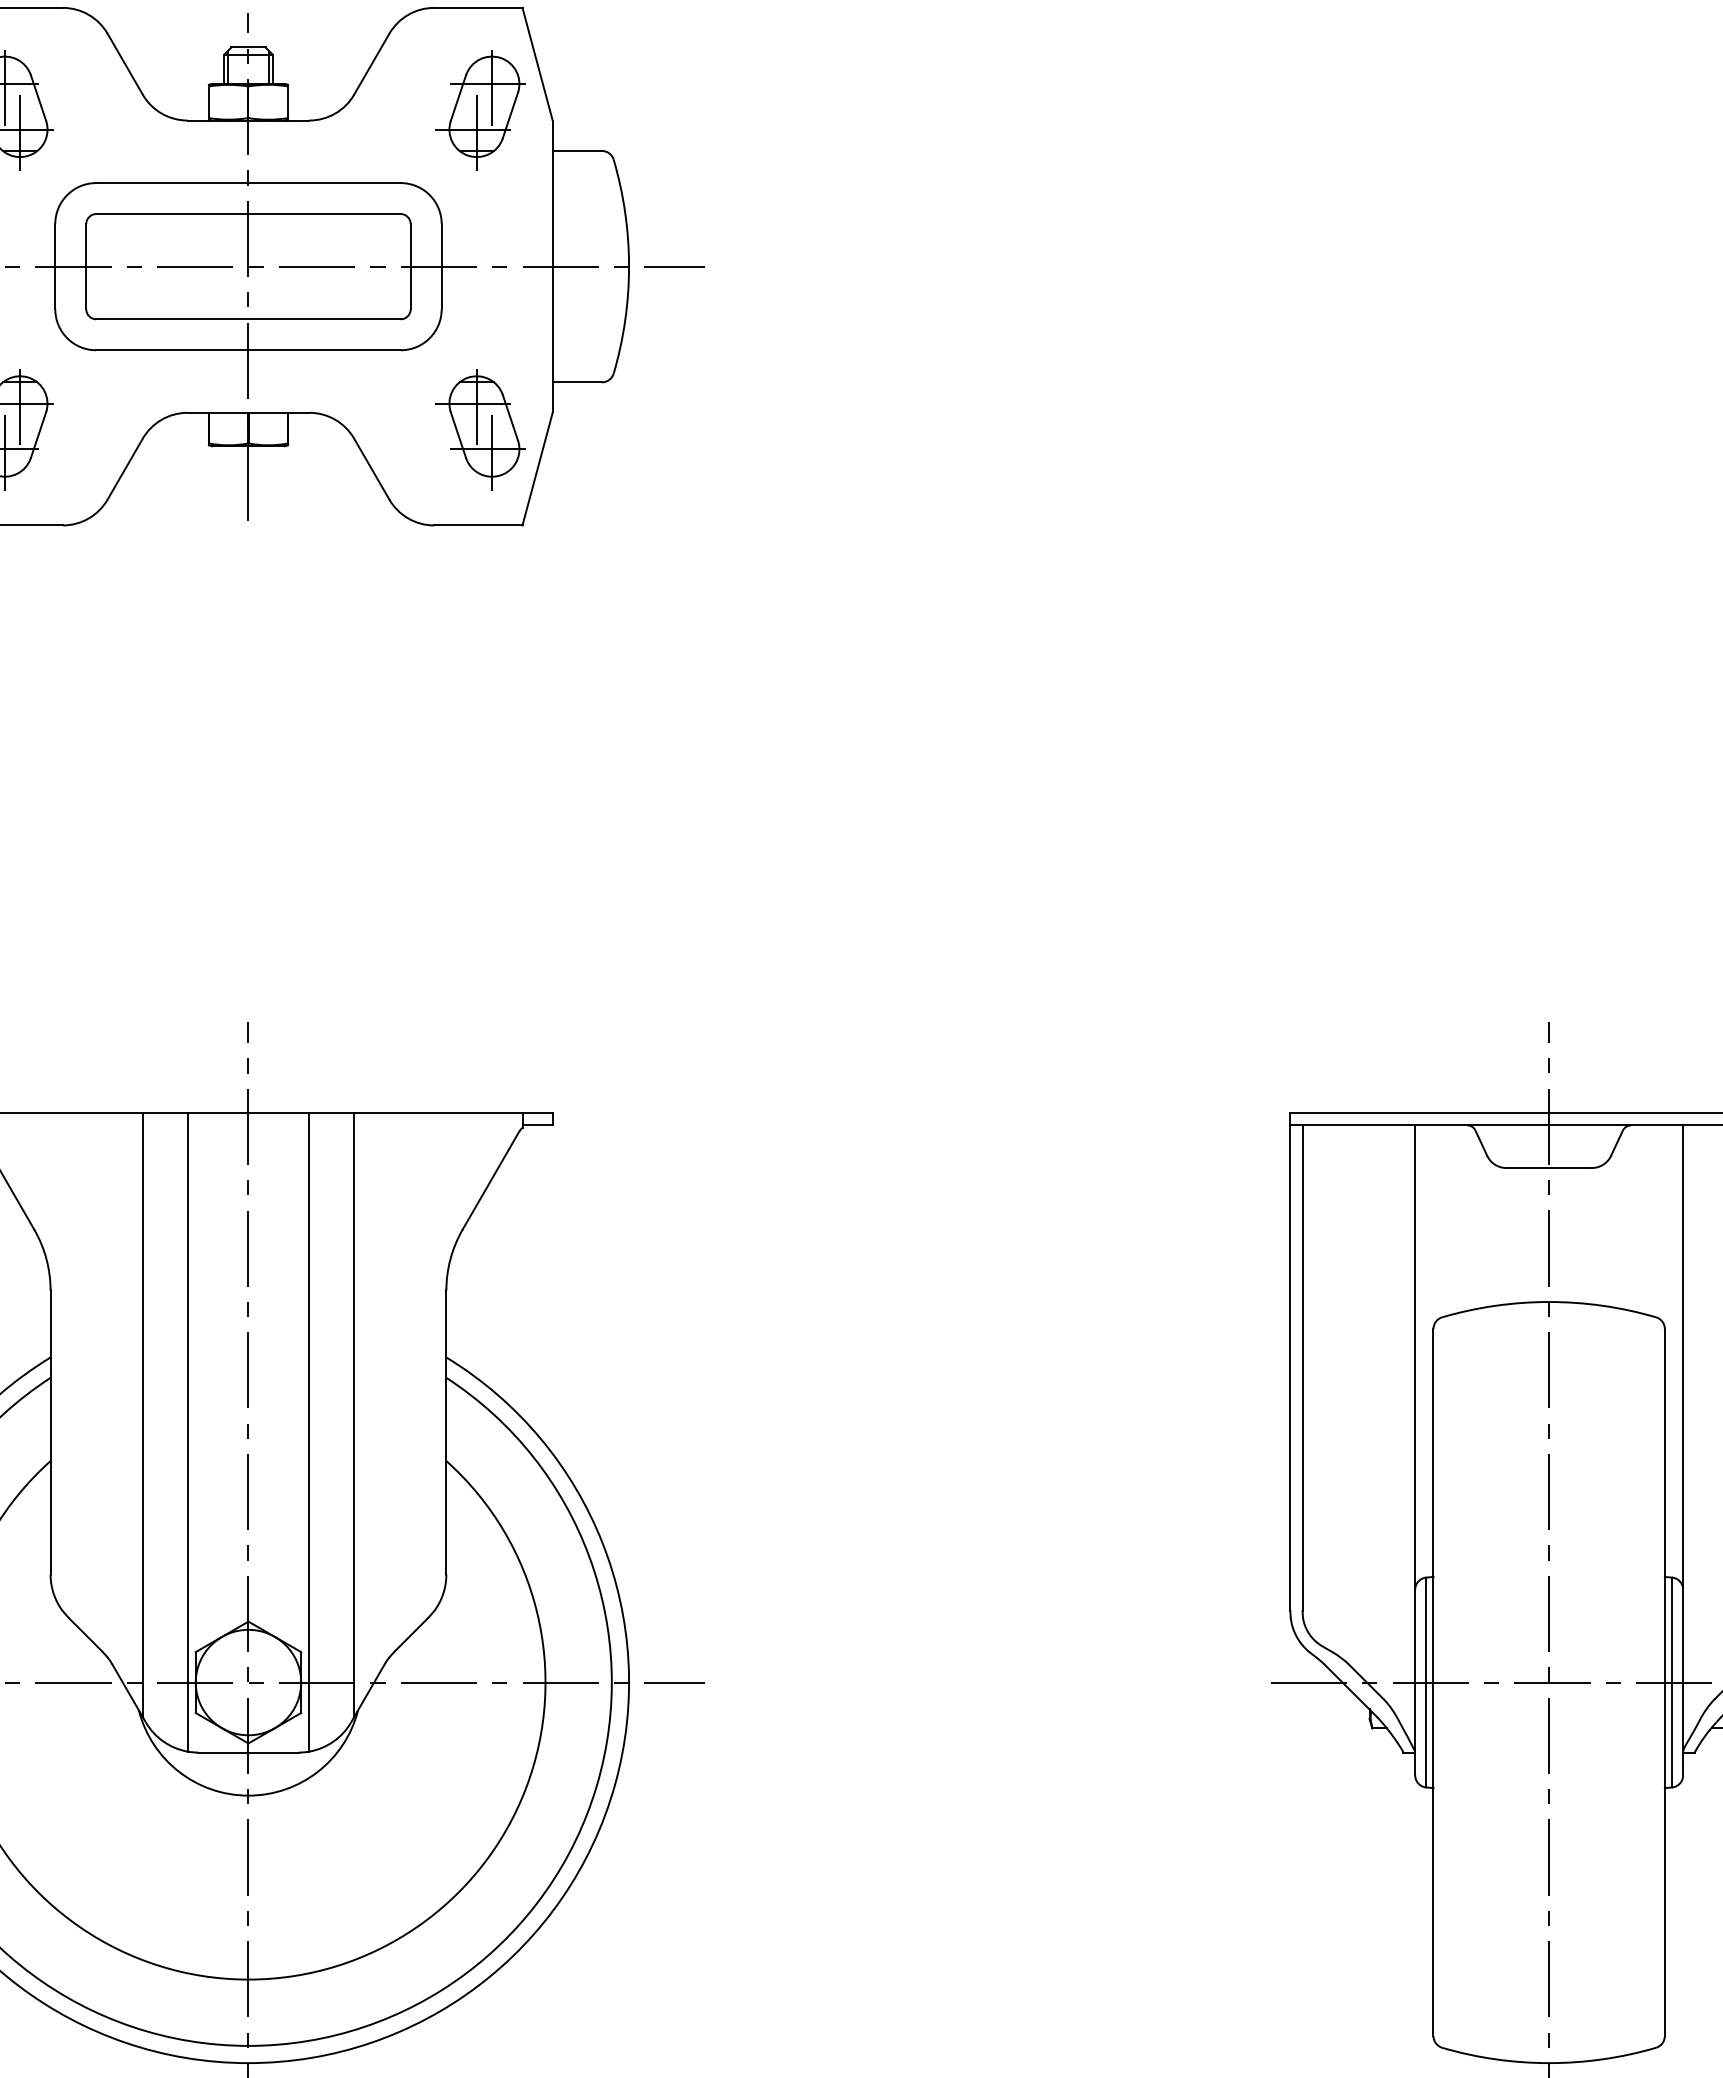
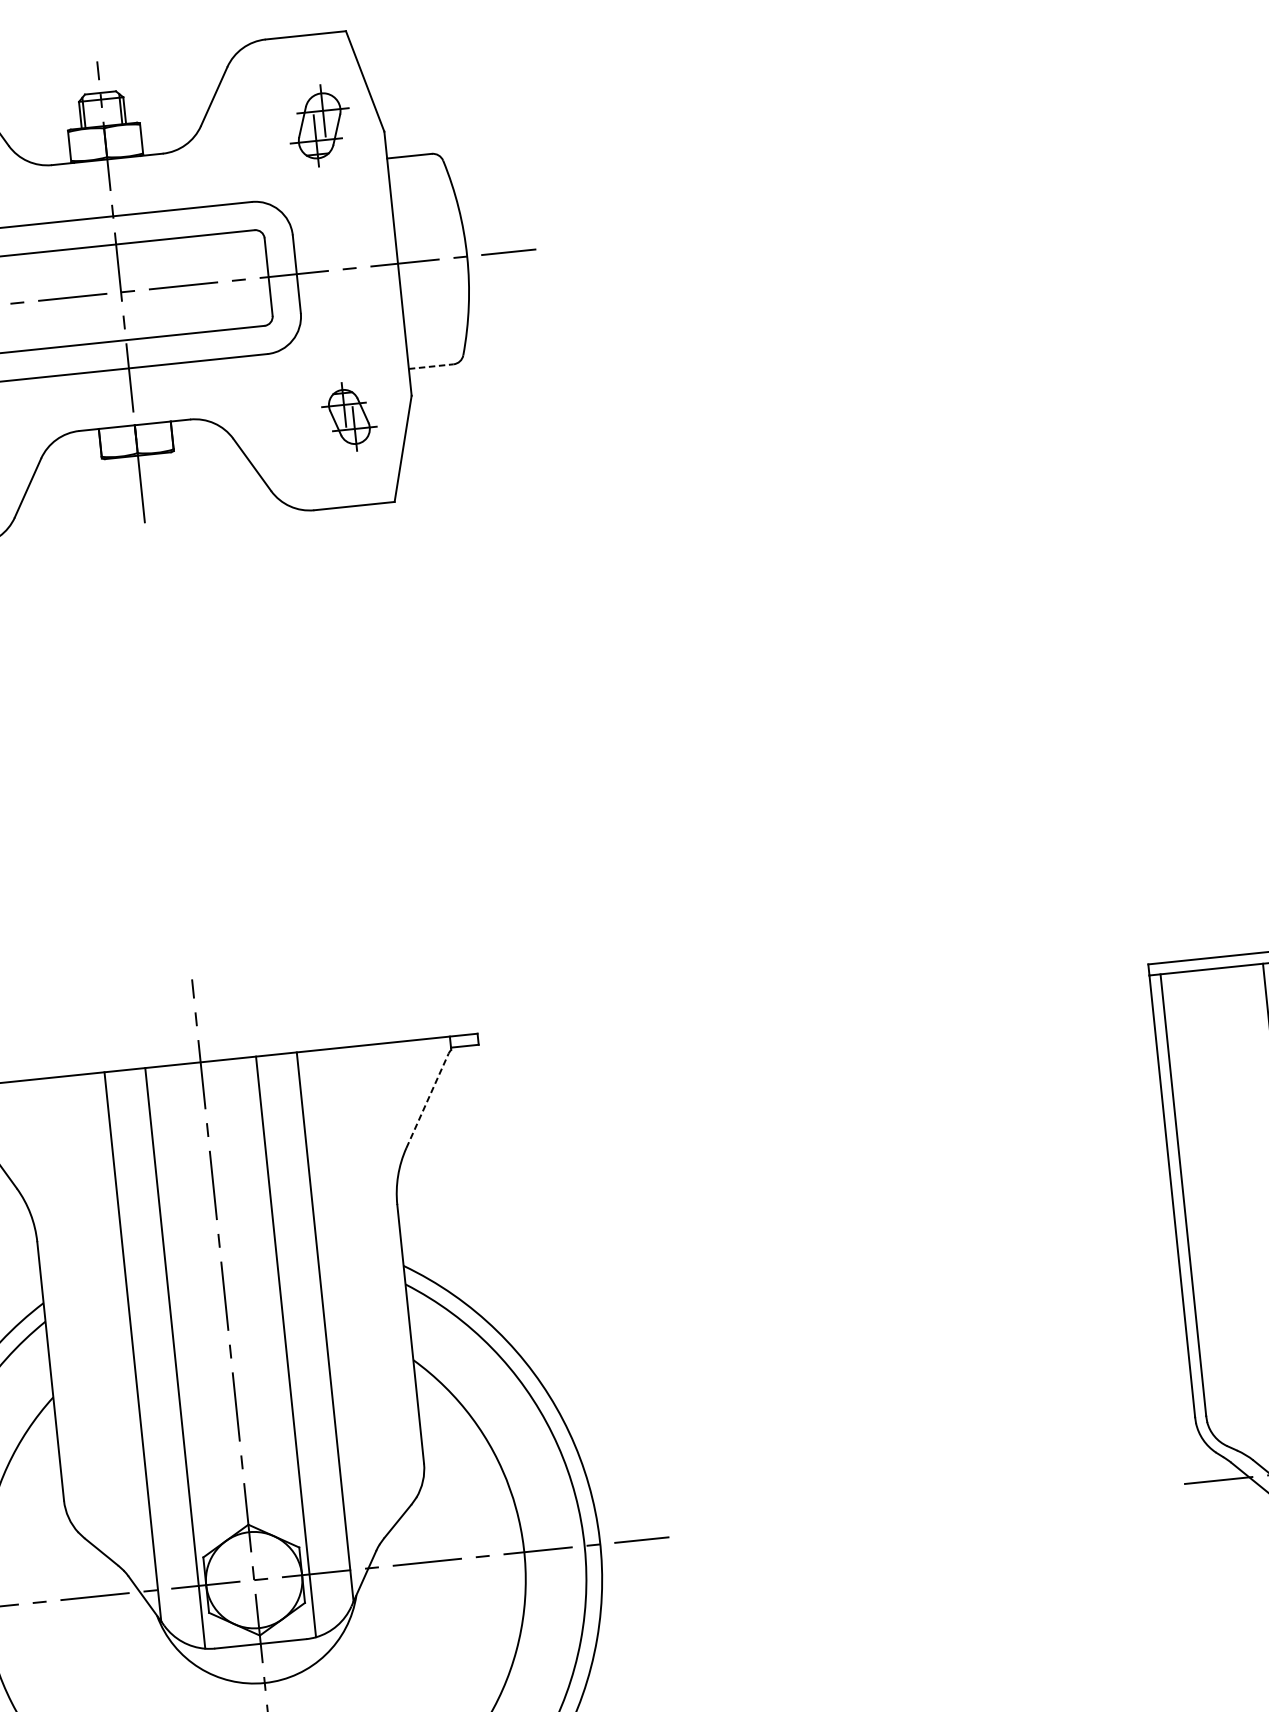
part: (480, 110) -> (317, 128), size x0.7
line: (577, 382) -> (431, 366), solid -> dashed
part: (480, 429) -> (347, 418), size x0.6
line: (491, 1180) -> (428, 1100), solid -> dashed

